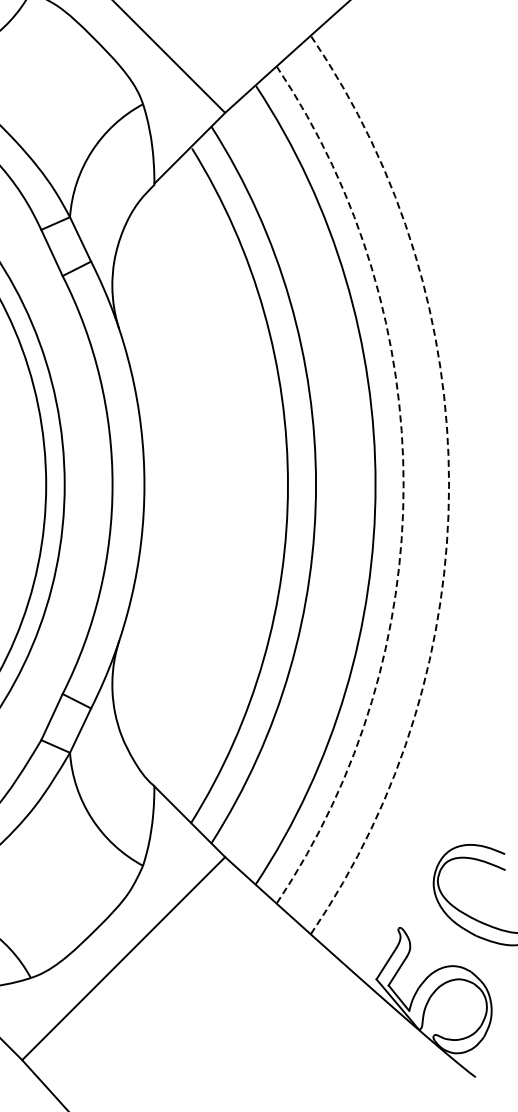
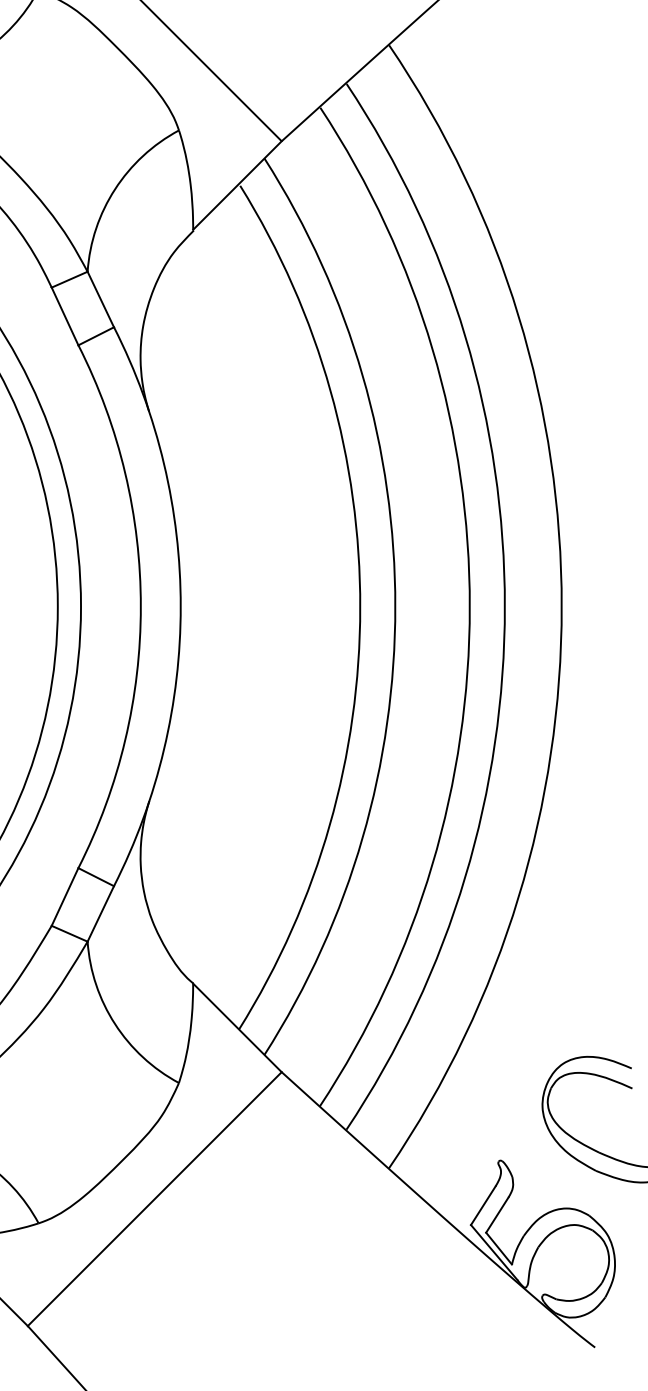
arc: (403, 485) -> (504, 607), dashed -> solid
arc: (449, 485) -> (562, 607), dashed -> solid

